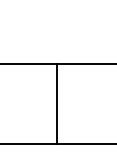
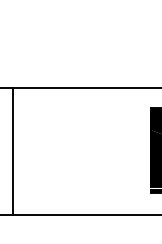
line: (56, 103) -> (13, 150), moved

